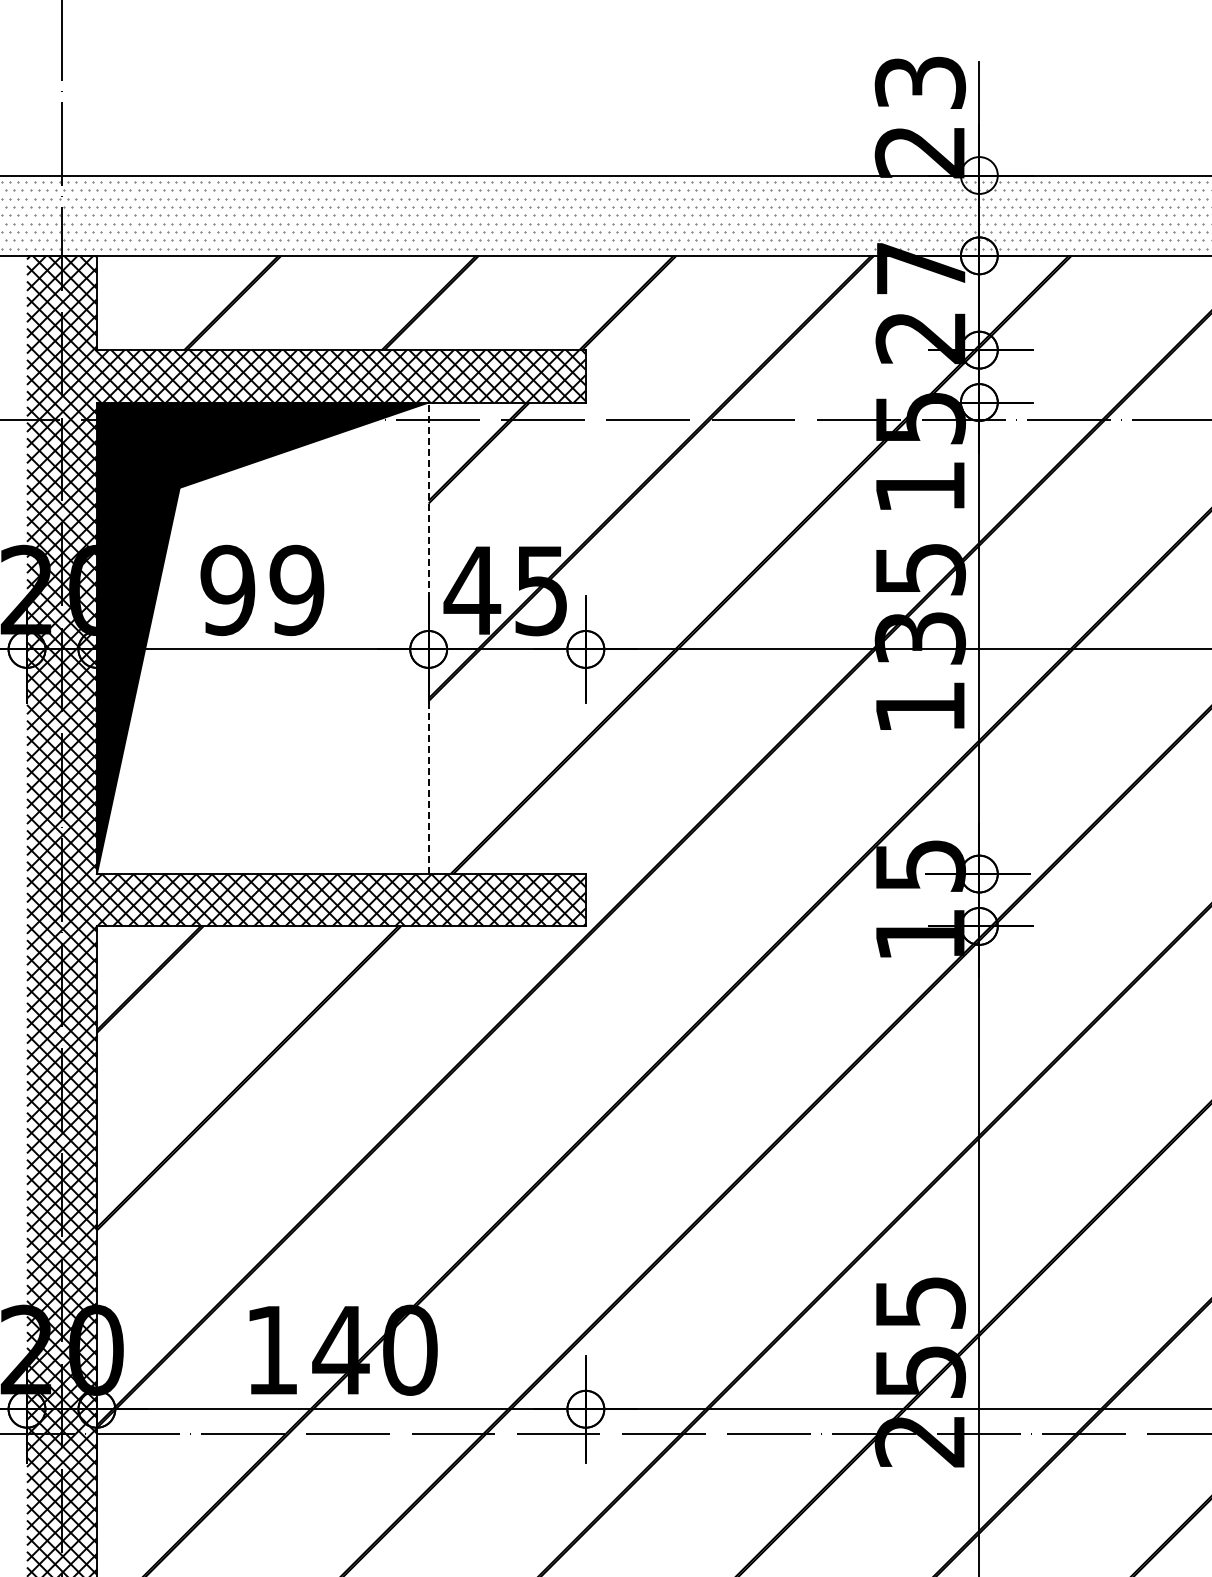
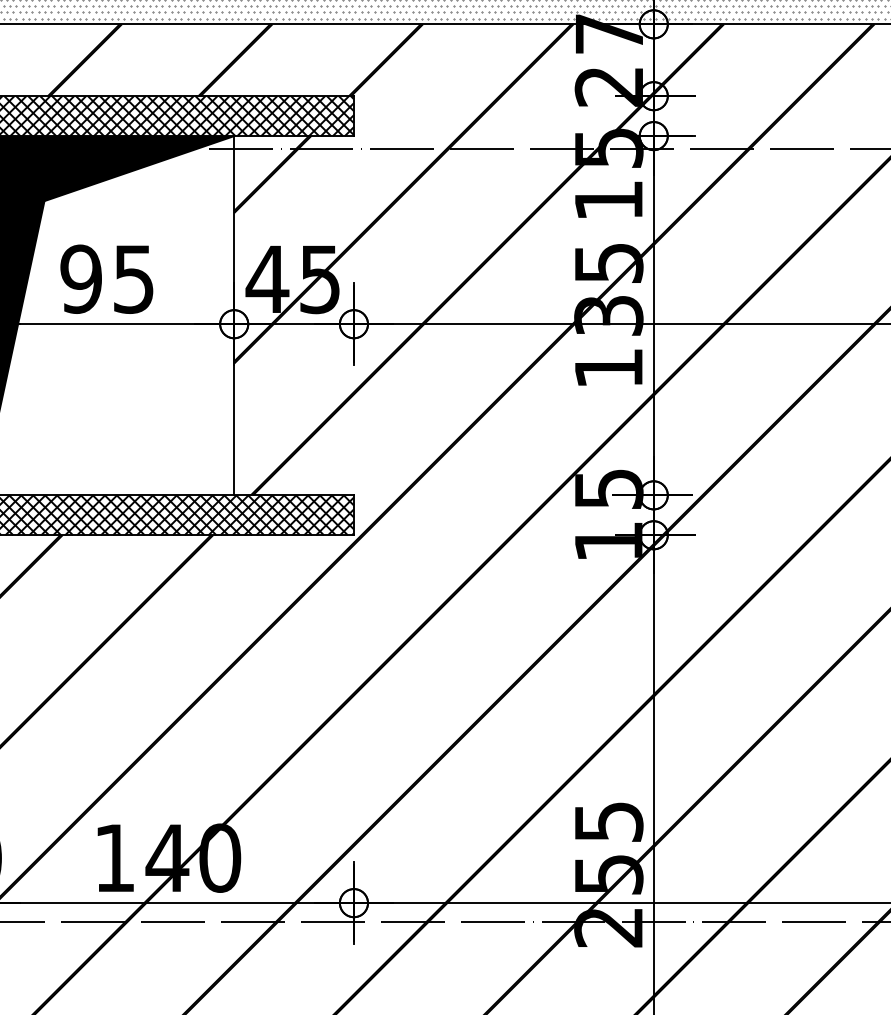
text: (296, 589) -> (133, 278), 99 -> 95
line: (428, 638) -> (234, 315), dashed -> solid

